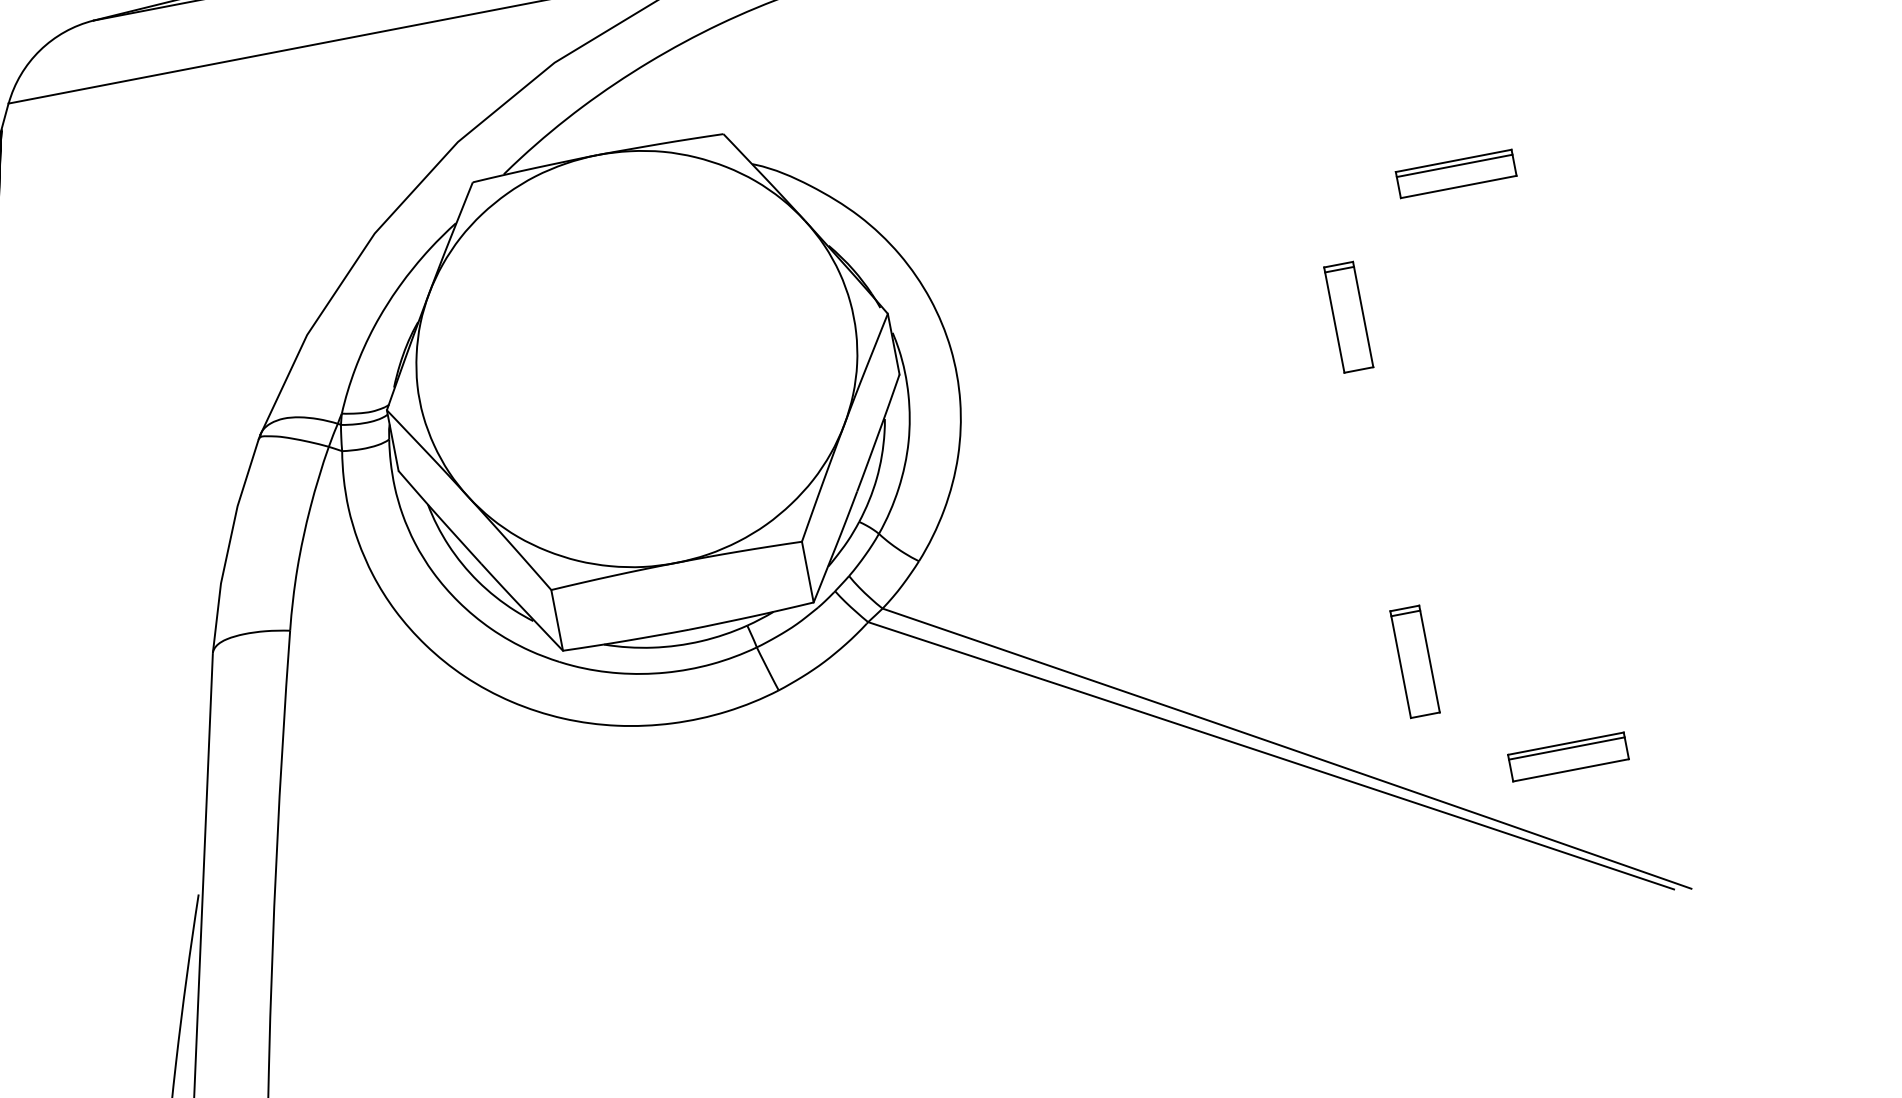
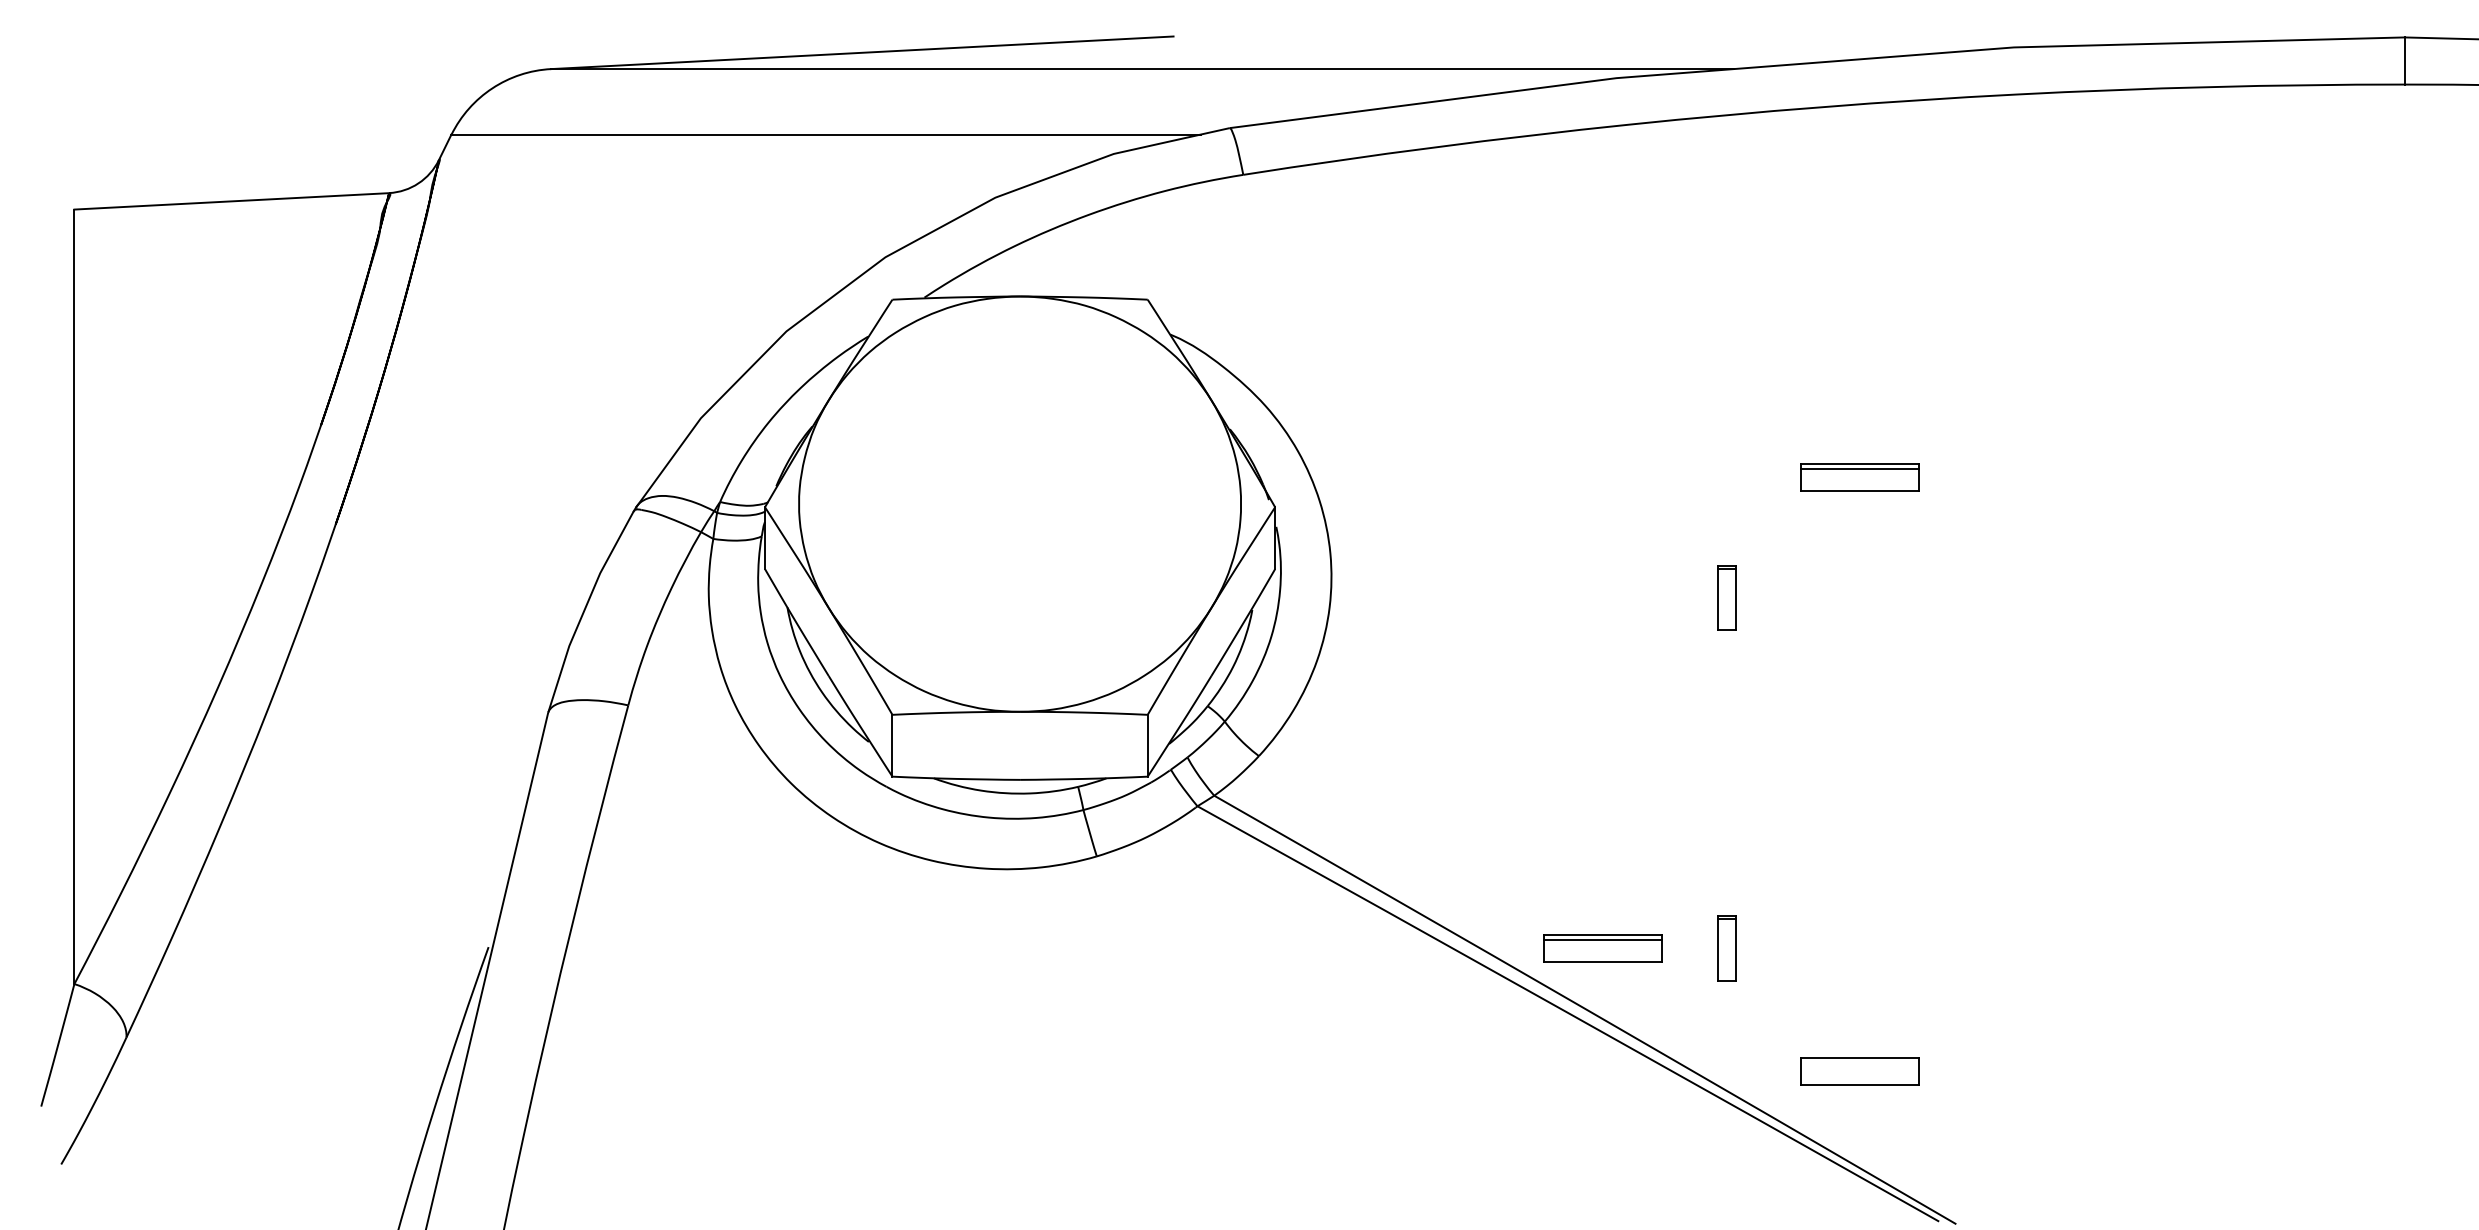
part: (1348, 317) -> (1726, 597), size x0.6
part: (1414, 661) -> (1726, 948), size x0.6
part: (1292, 685) -> (1602, 948), added
line: (1566, 748) -> (1859, 1062), removed

